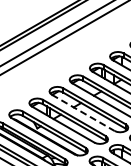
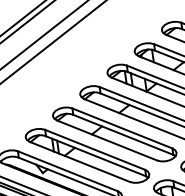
line: (83, 113) -> (107, 141), dashed -> solid

